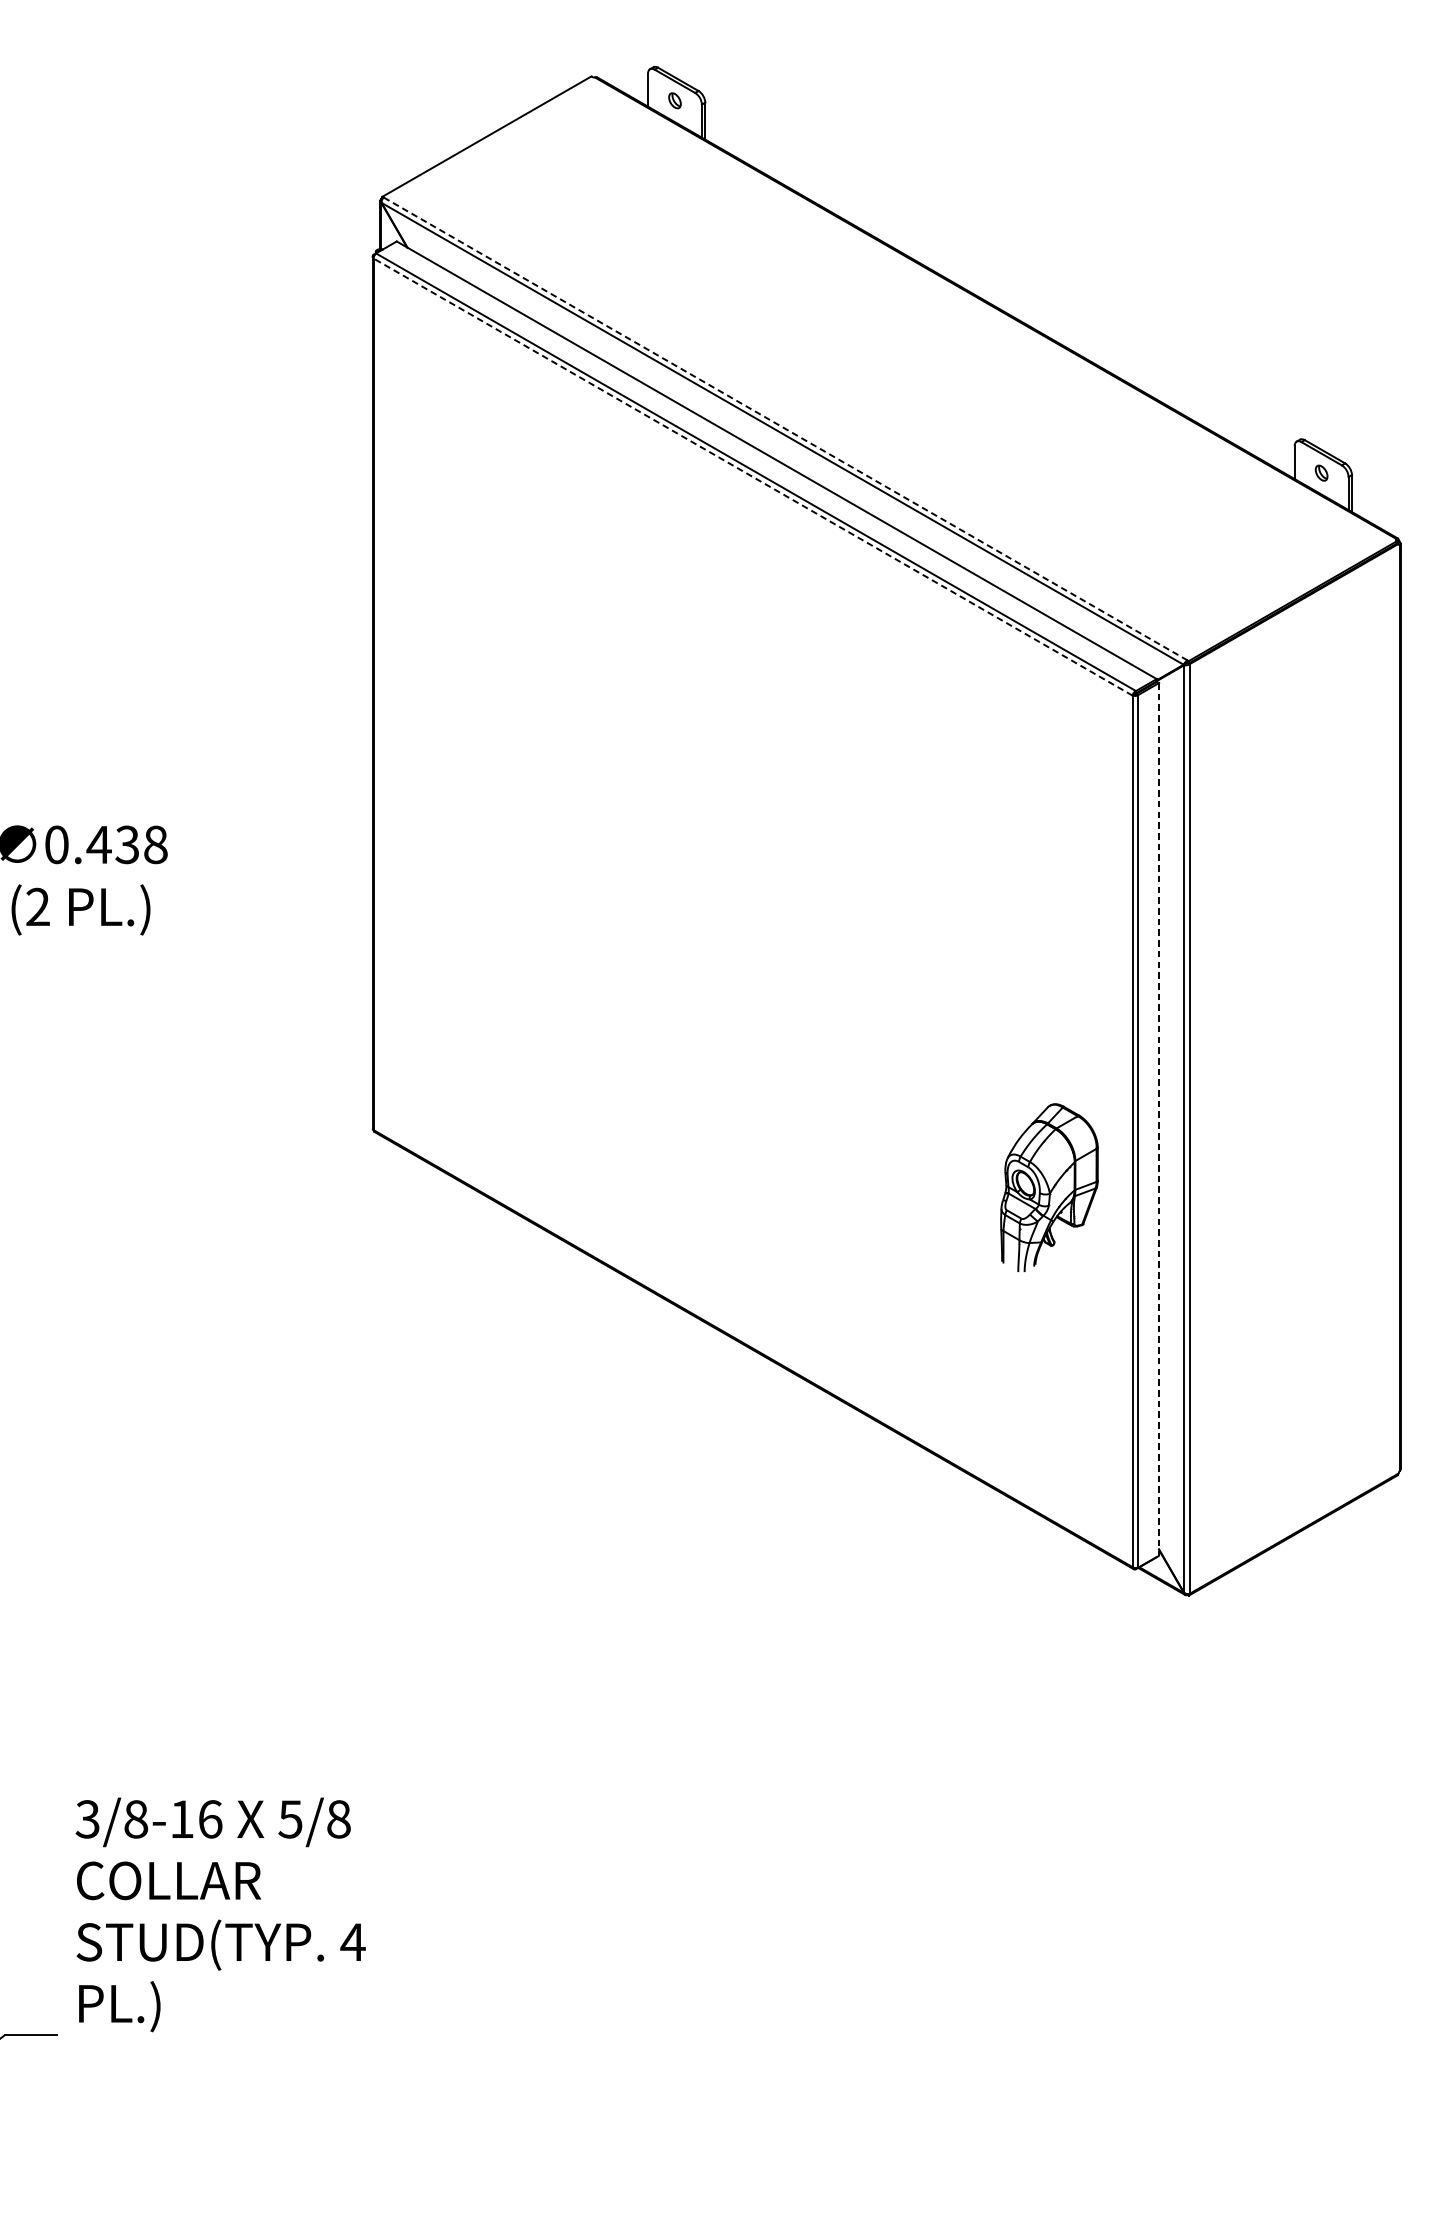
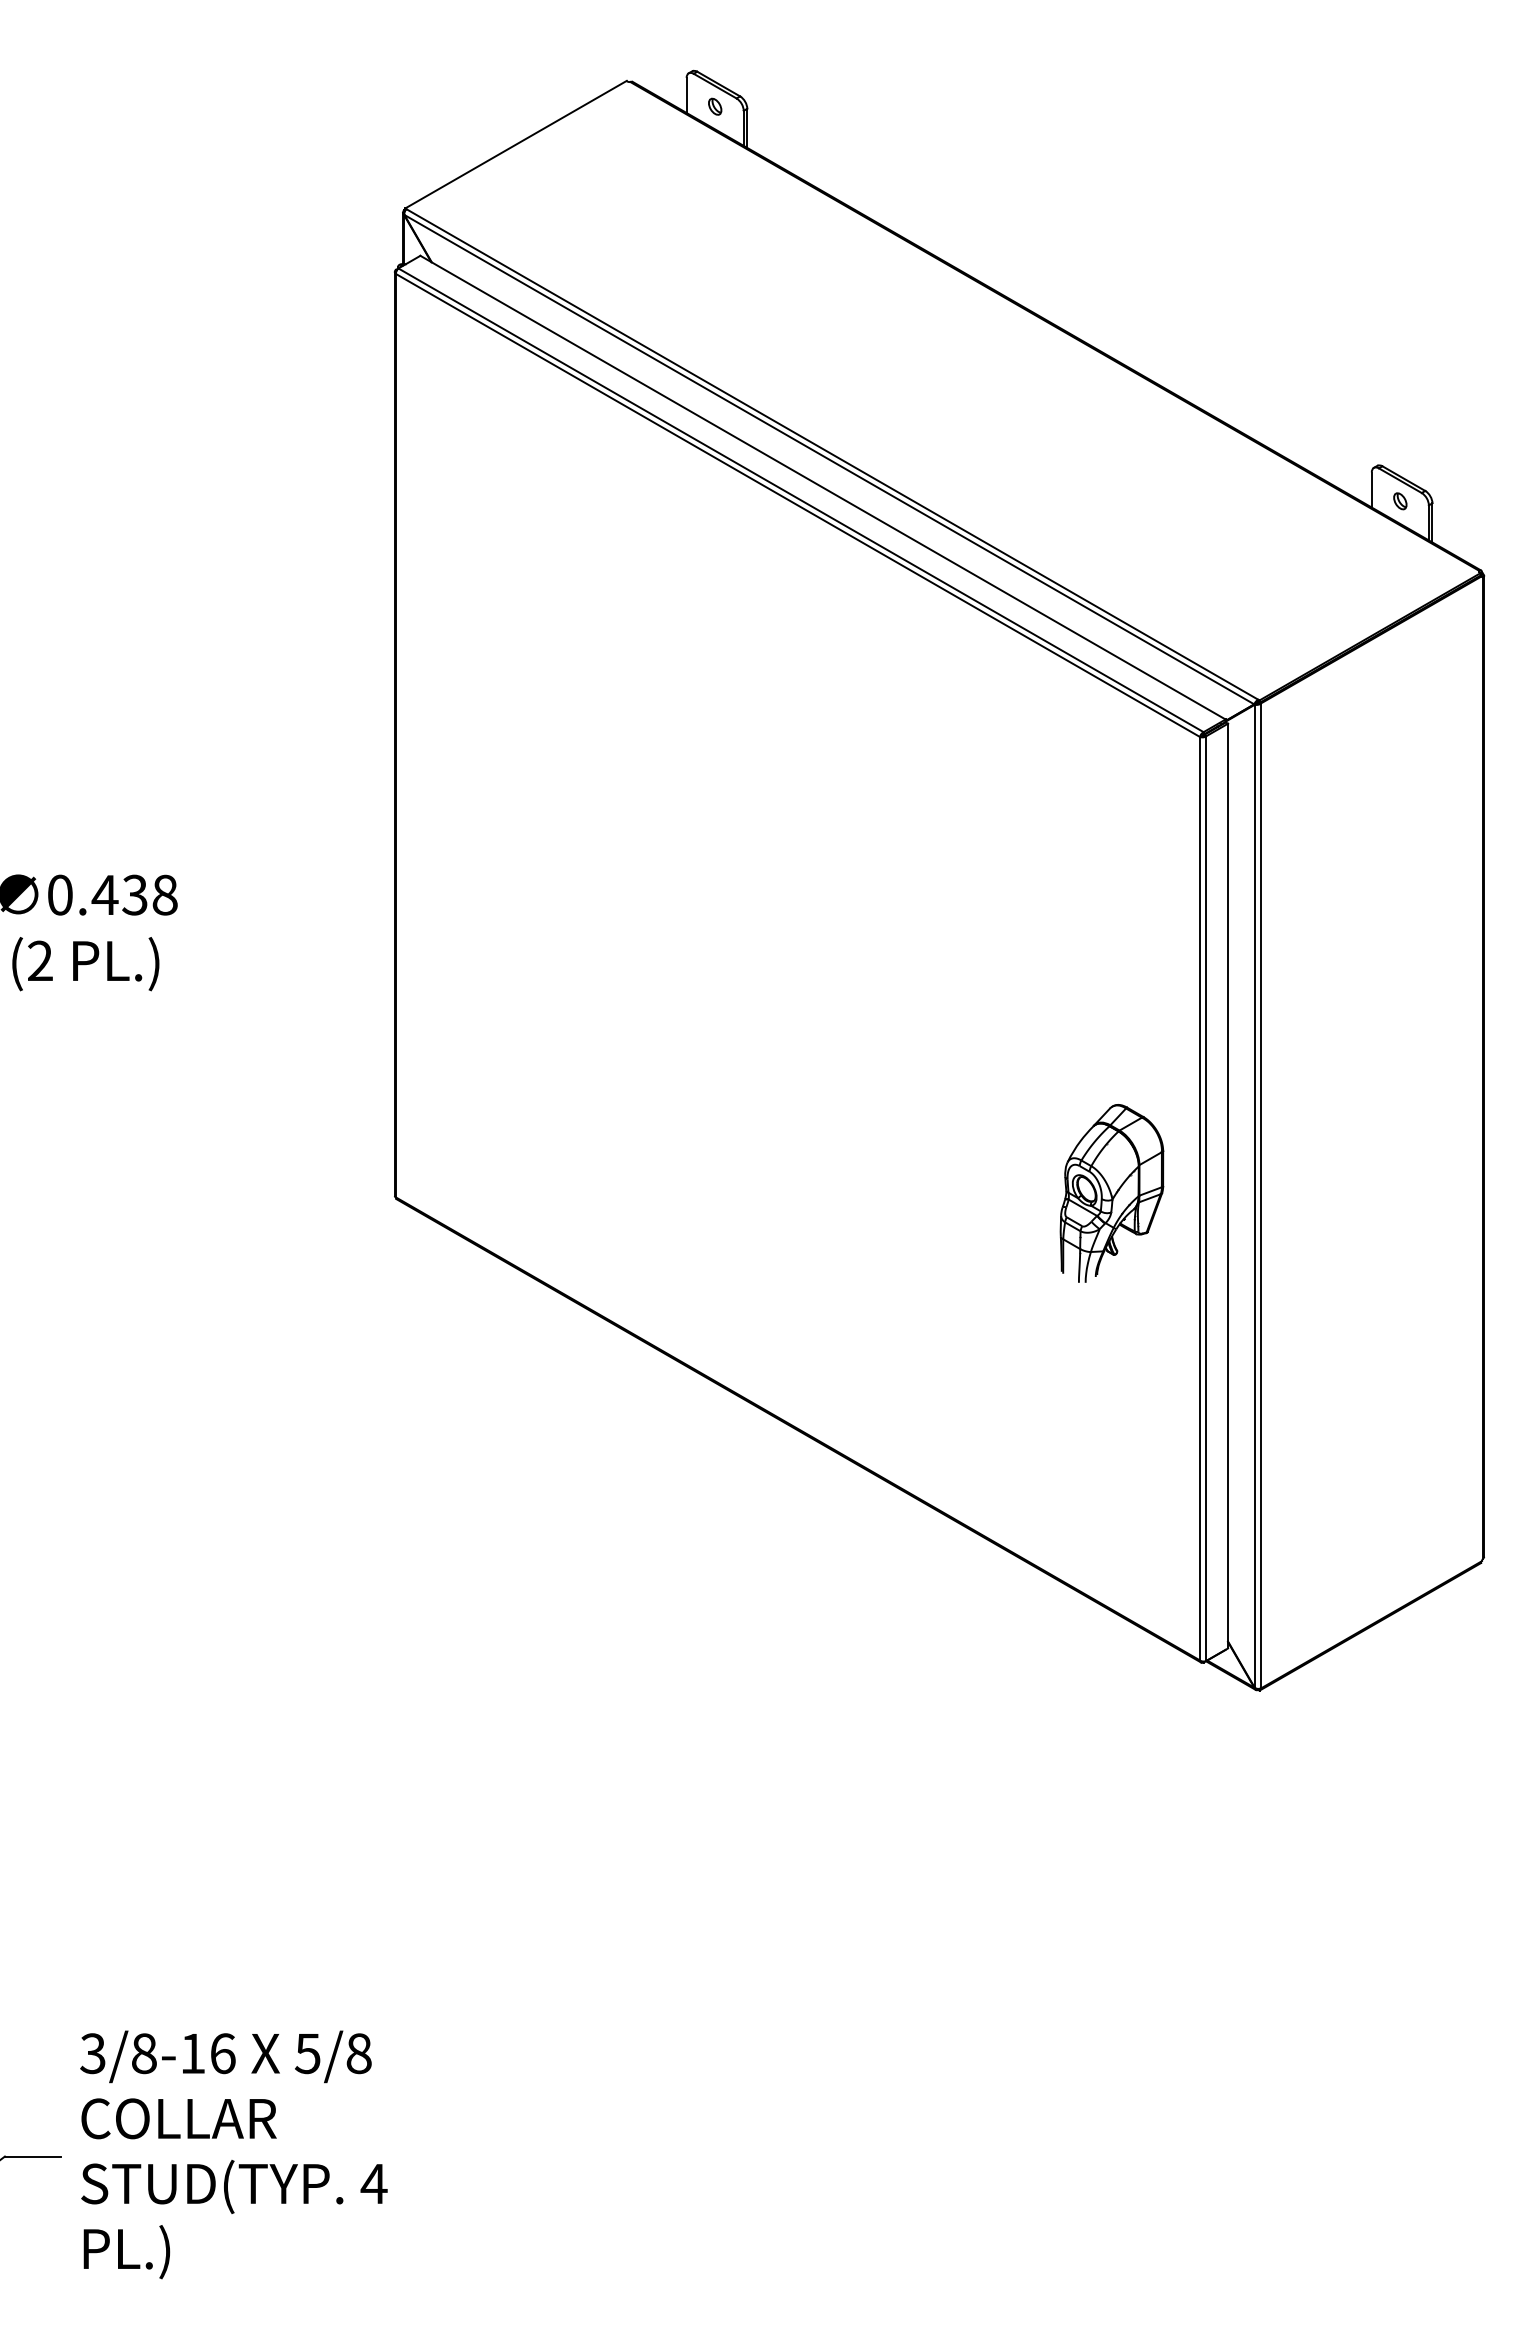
line: (785, 428) -> (832, 454), dashed -> solid
line: (753, 477) -> (798, 505), dashed -> solid
line: (1159, 1119) -> (1228, 1186), dashed -> solid
part: (1049, 1187) -> (1111, 1193), moved
text: (220, 1914) -> (233, 2154), moved

